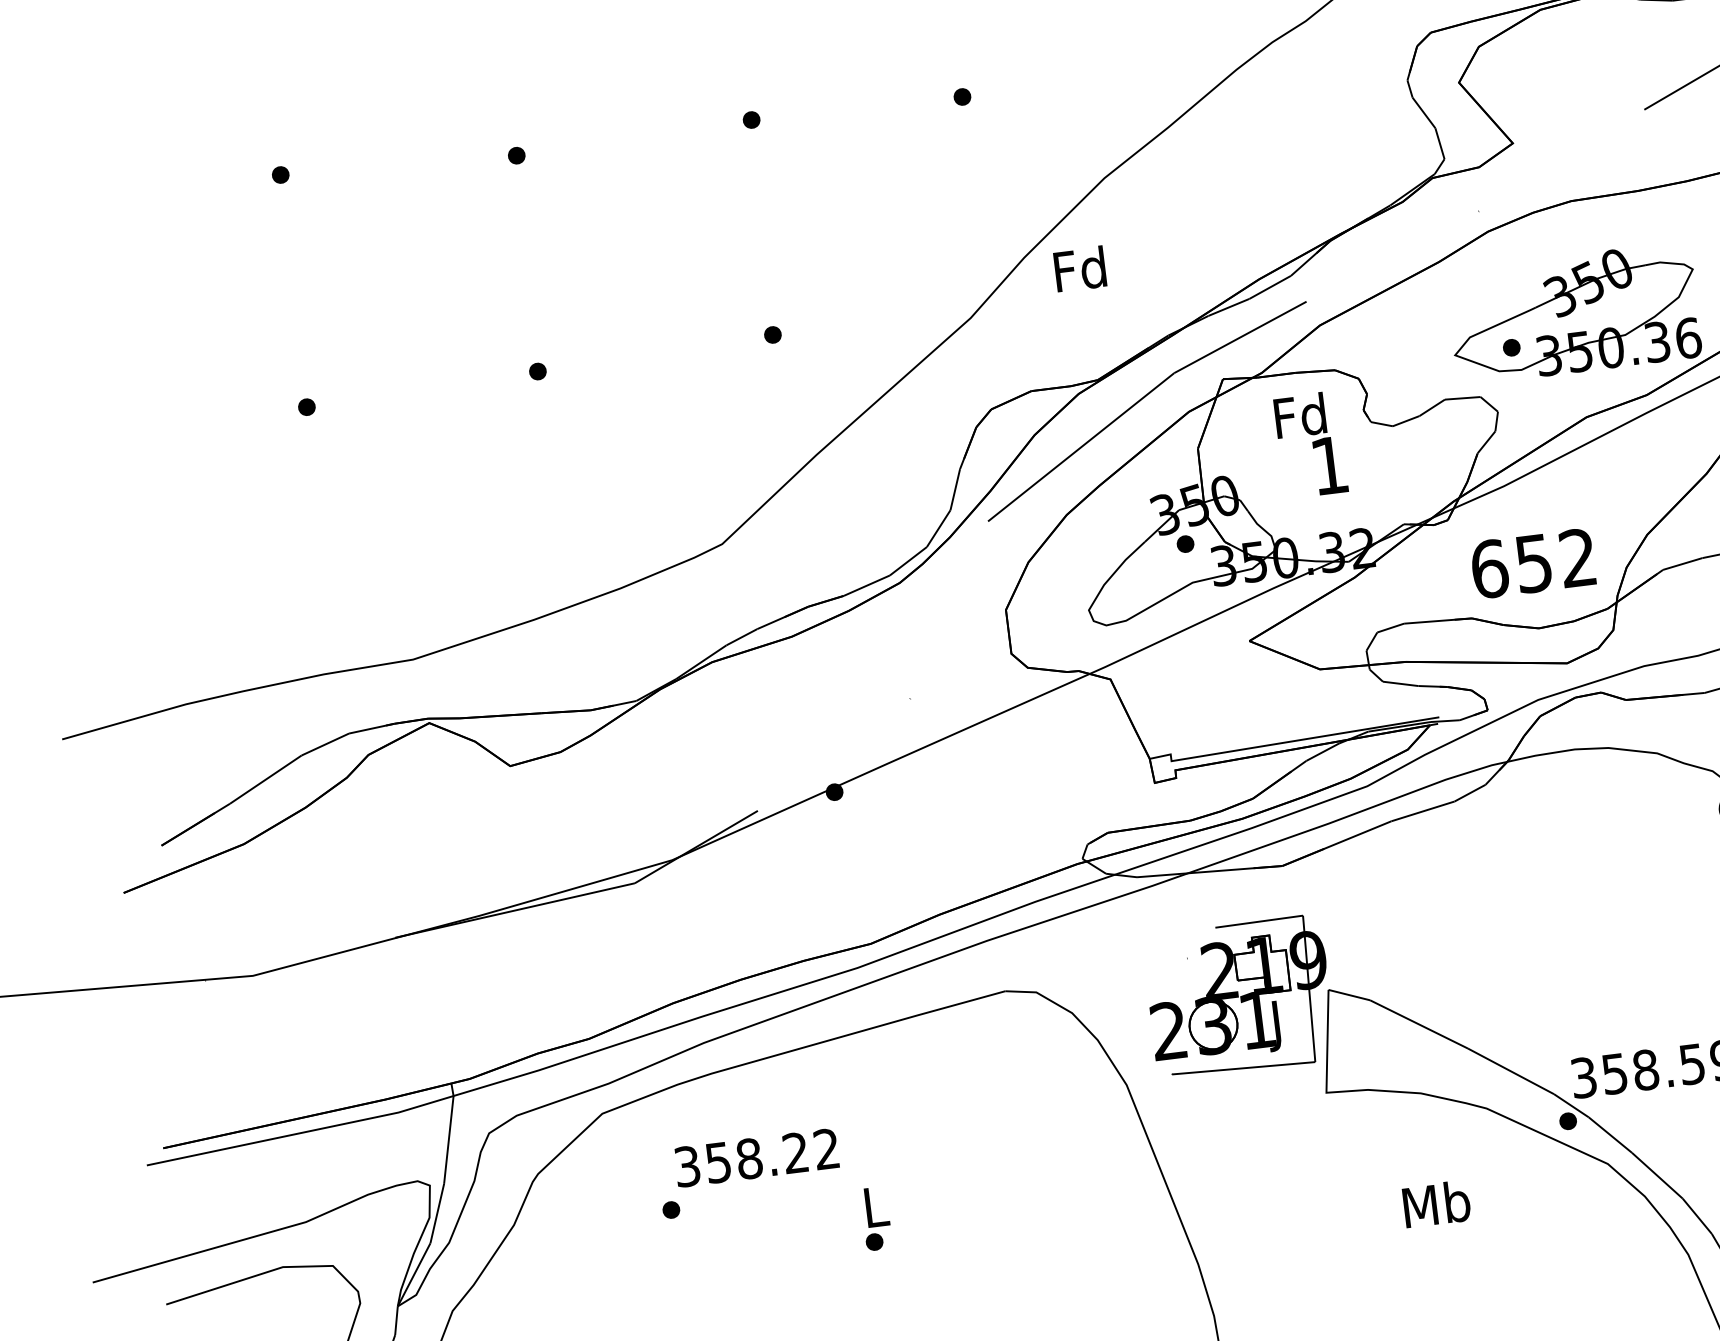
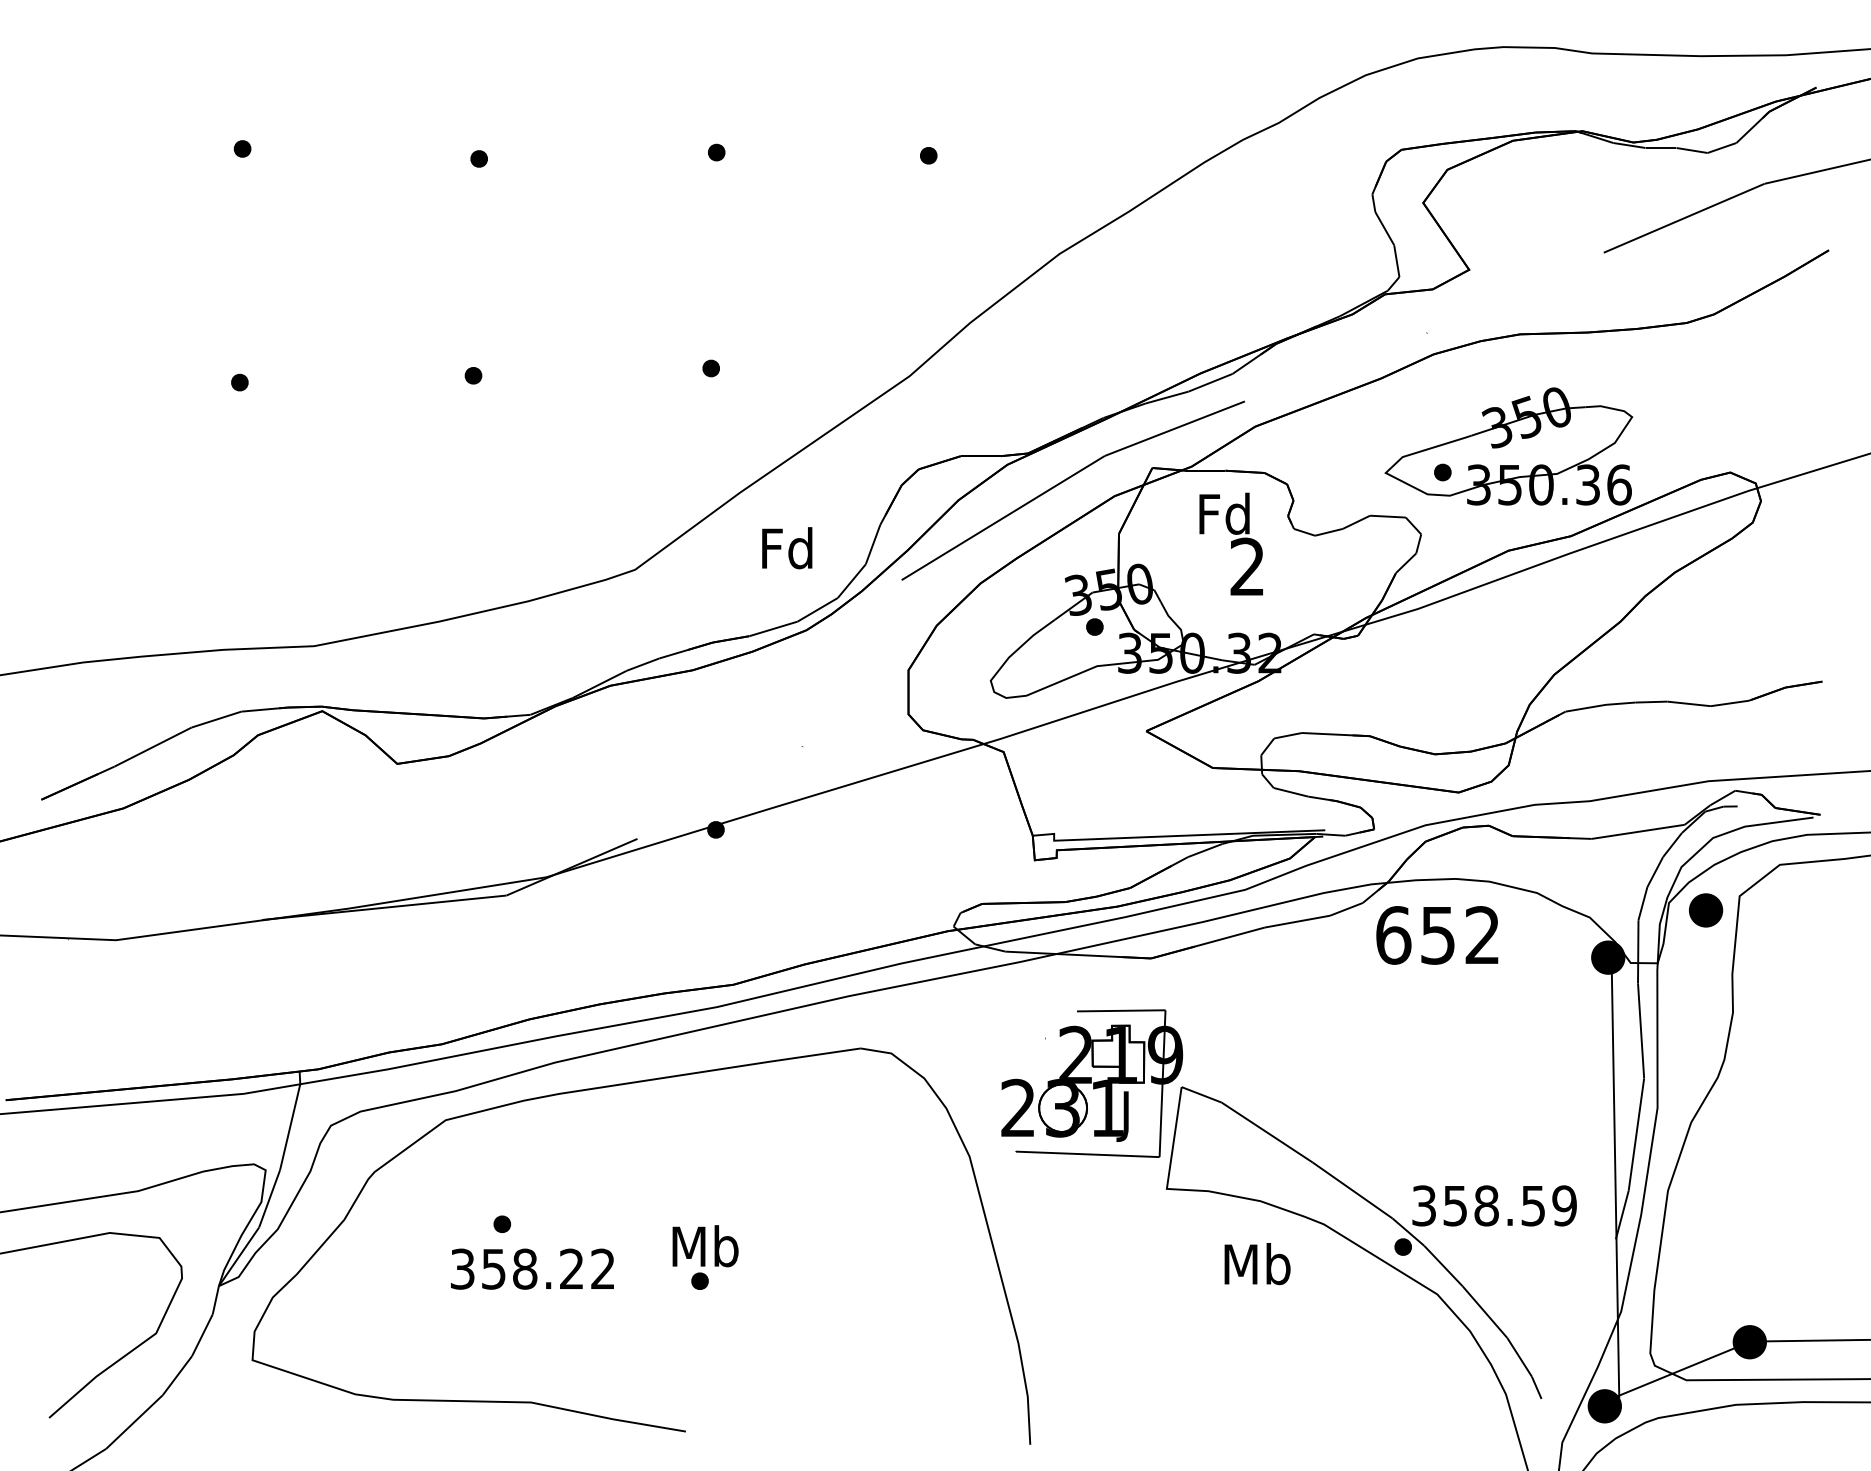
text: (1080, 269) -> (787, 548), moved
text: (1328, 465) -> (1246, 566), 1 -> 2
text: (1533, 563) -> (1437, 935), moved
text: (756, 1157) -> (532, 1268), moved
text: (1436, 1204) -> (1257, 1264), moved
text: (875, 1206) -> (705, 1246), L -> Mb

